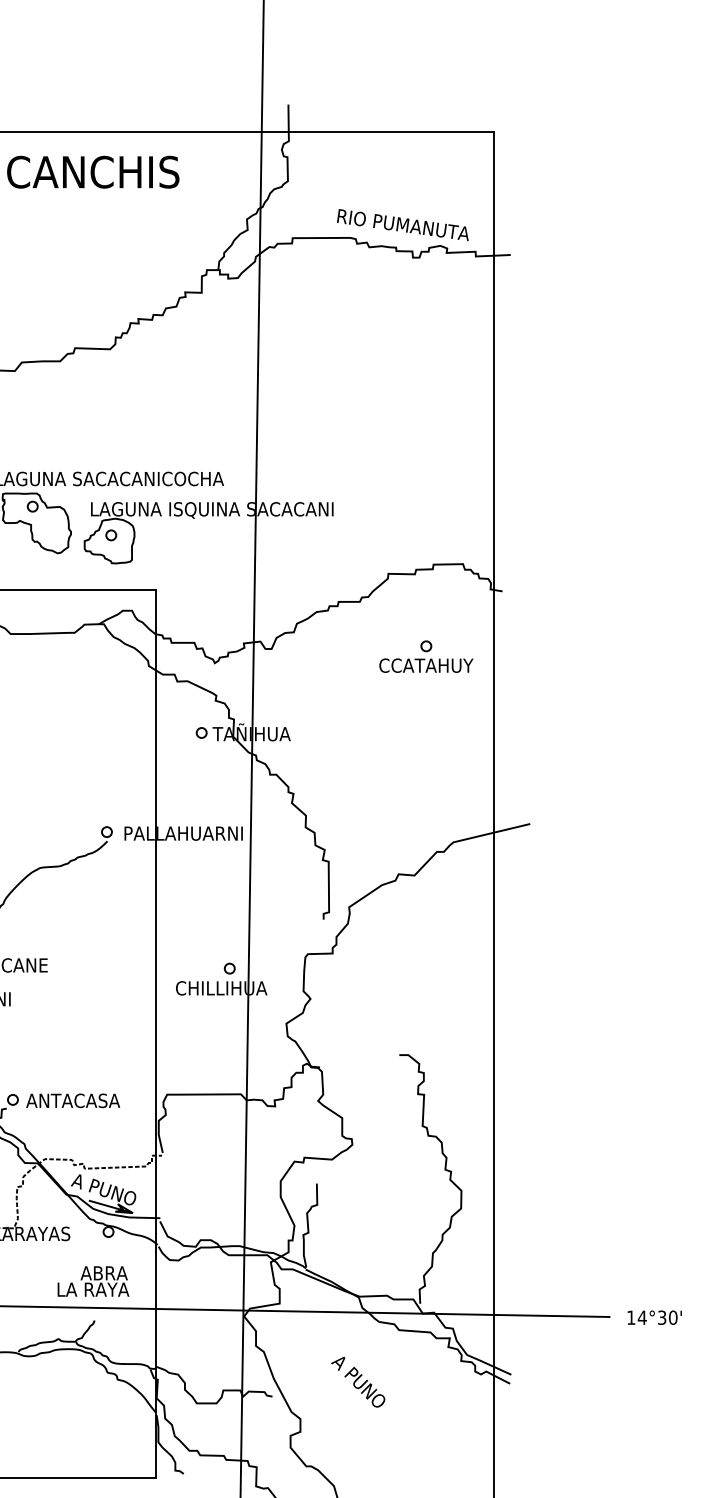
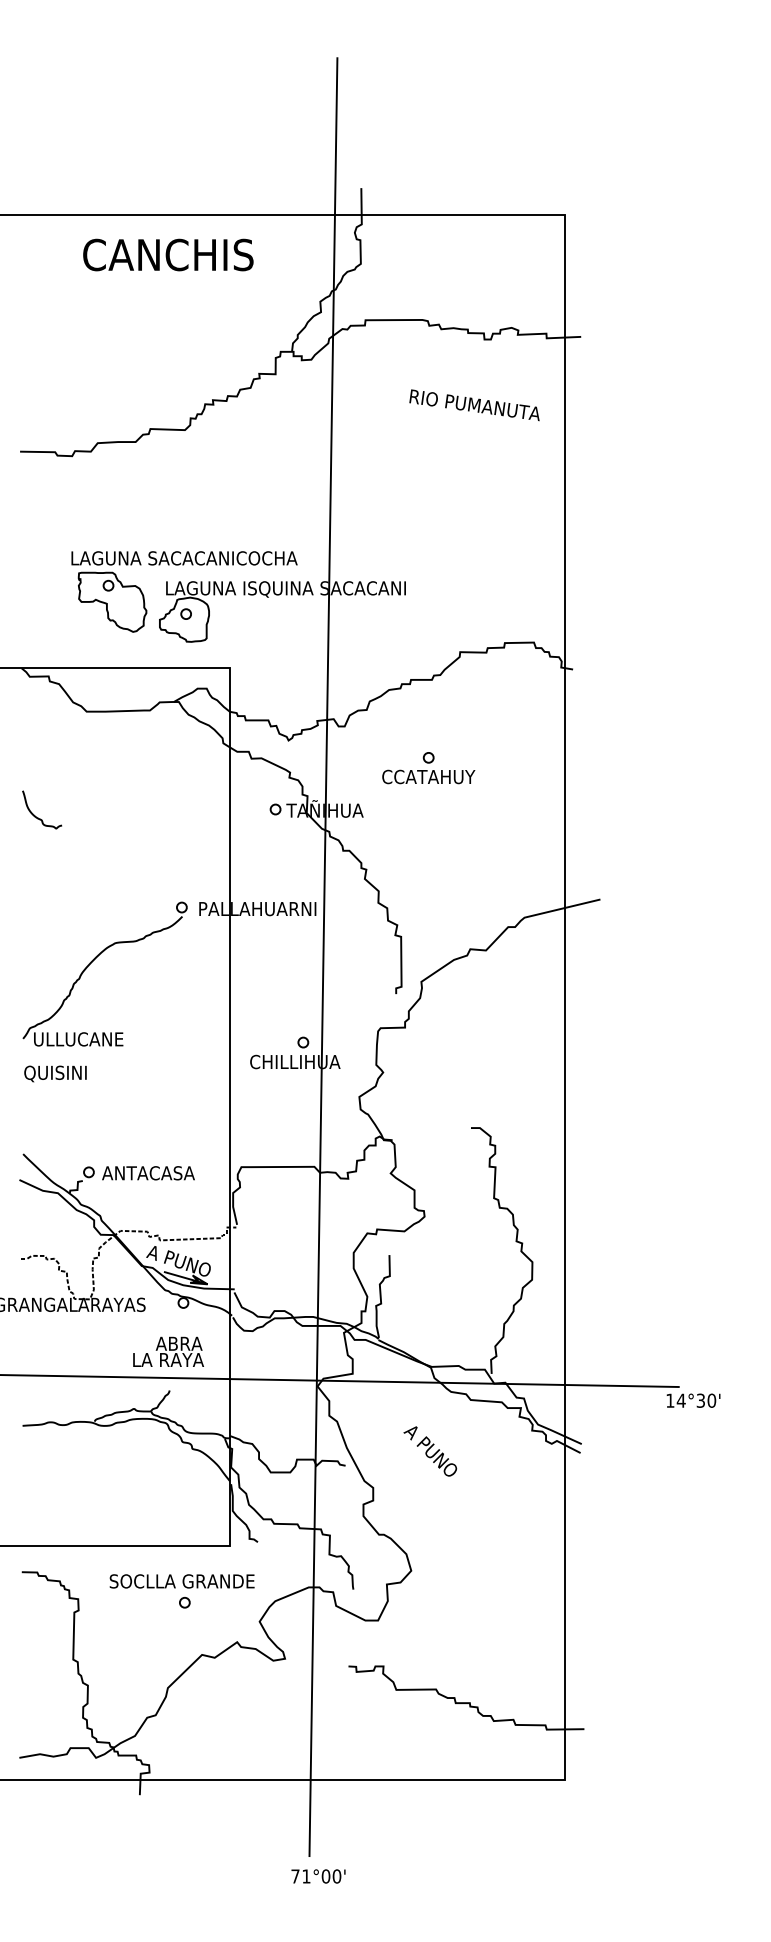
text: (402, 225) -> (474, 405), moved
part: (426, 657) -> (428, 768), moved
text: (654, 1317) -> (693, 1400), moved

